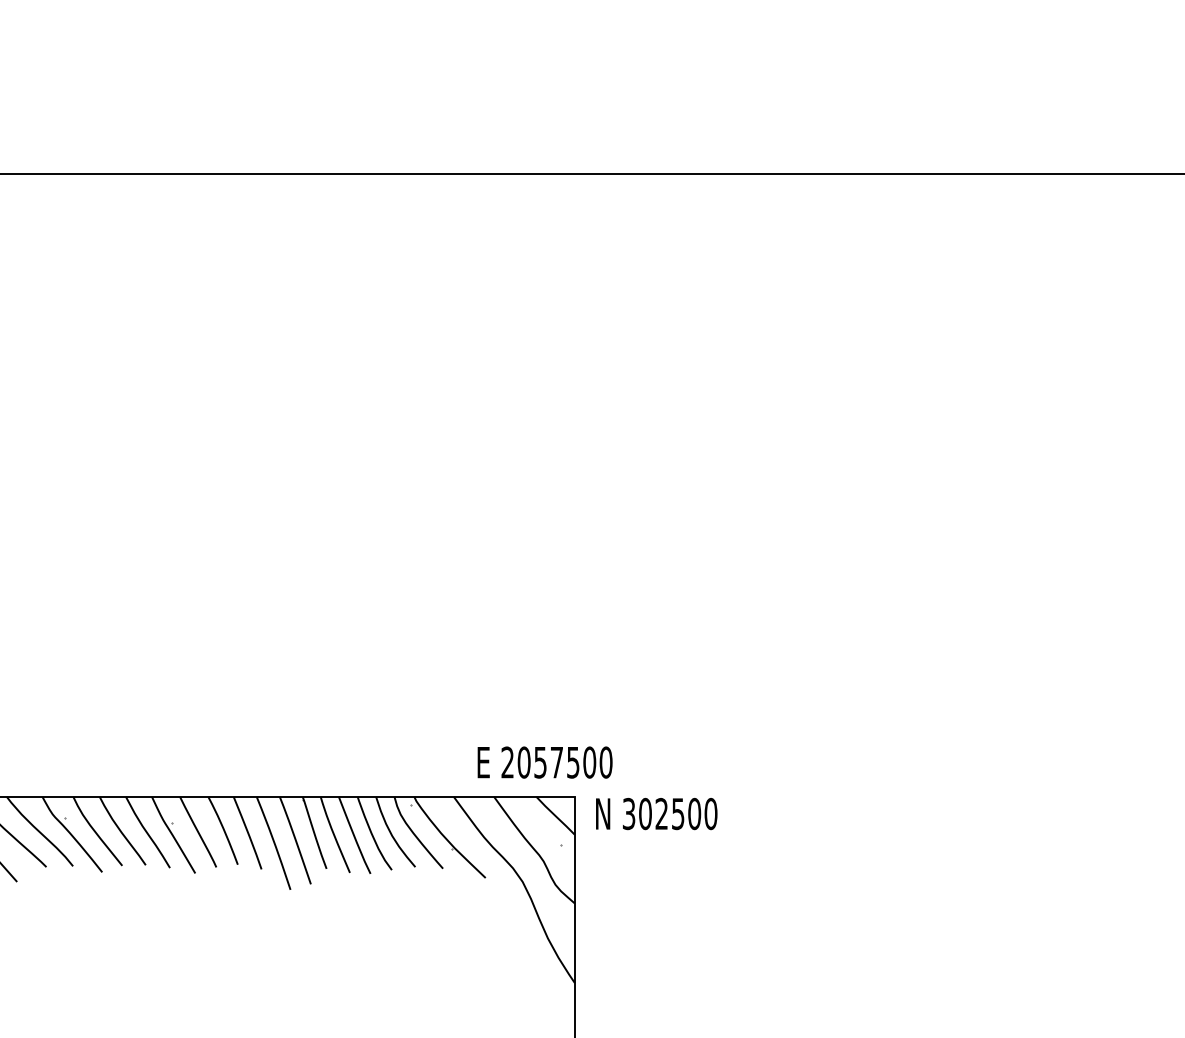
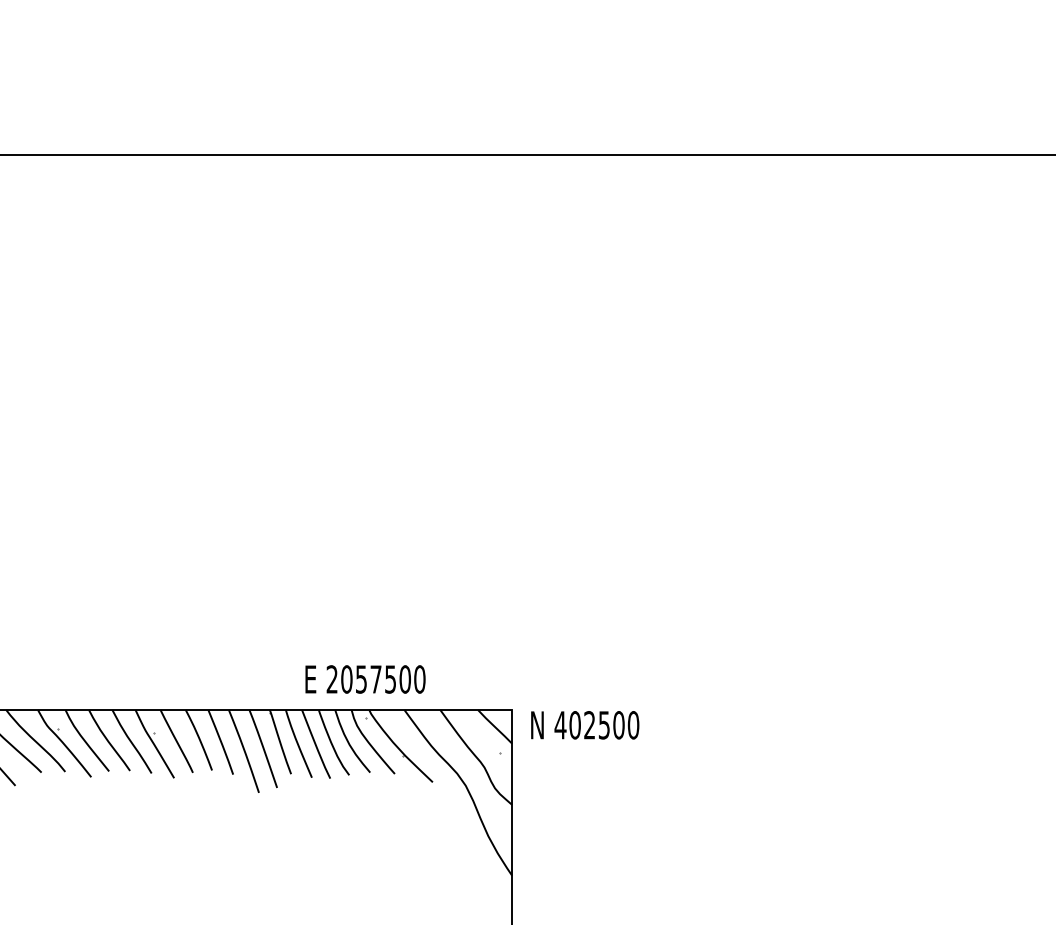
text: (544, 762) -> (364, 679), moved
text: (628, 813) -> (560, 724), 302500 -> 402500

